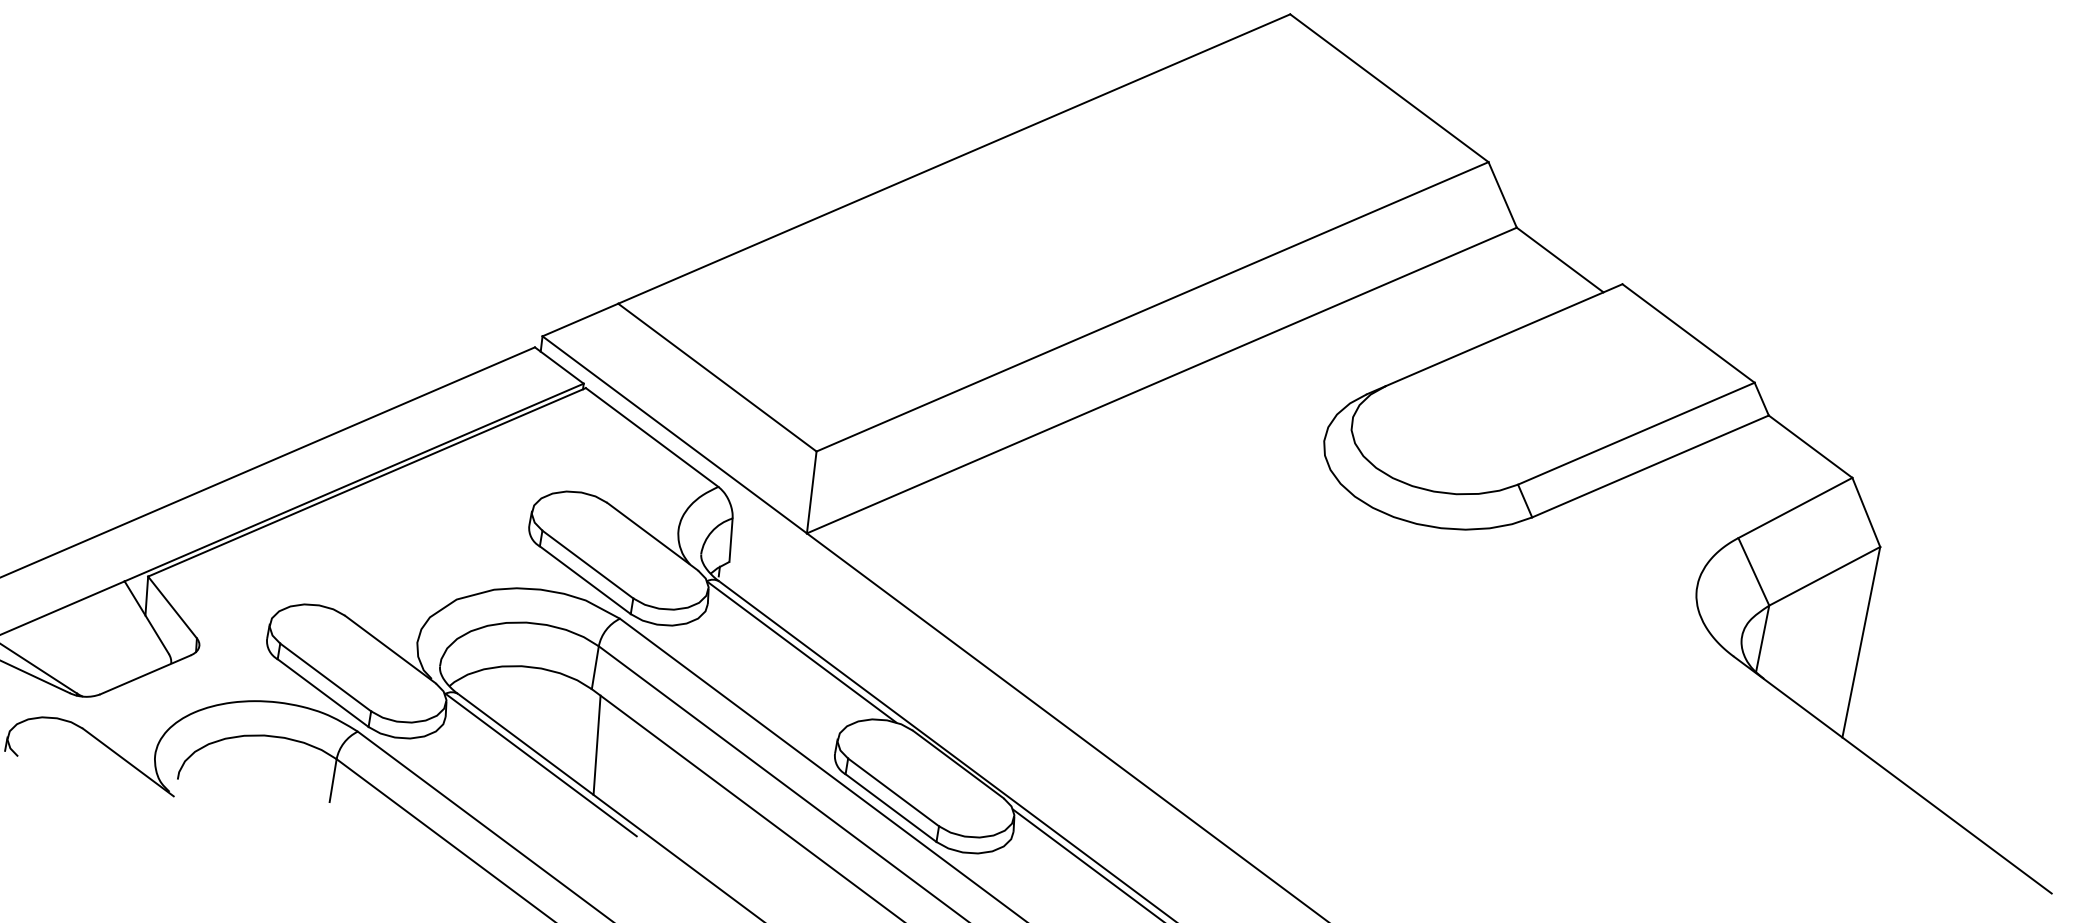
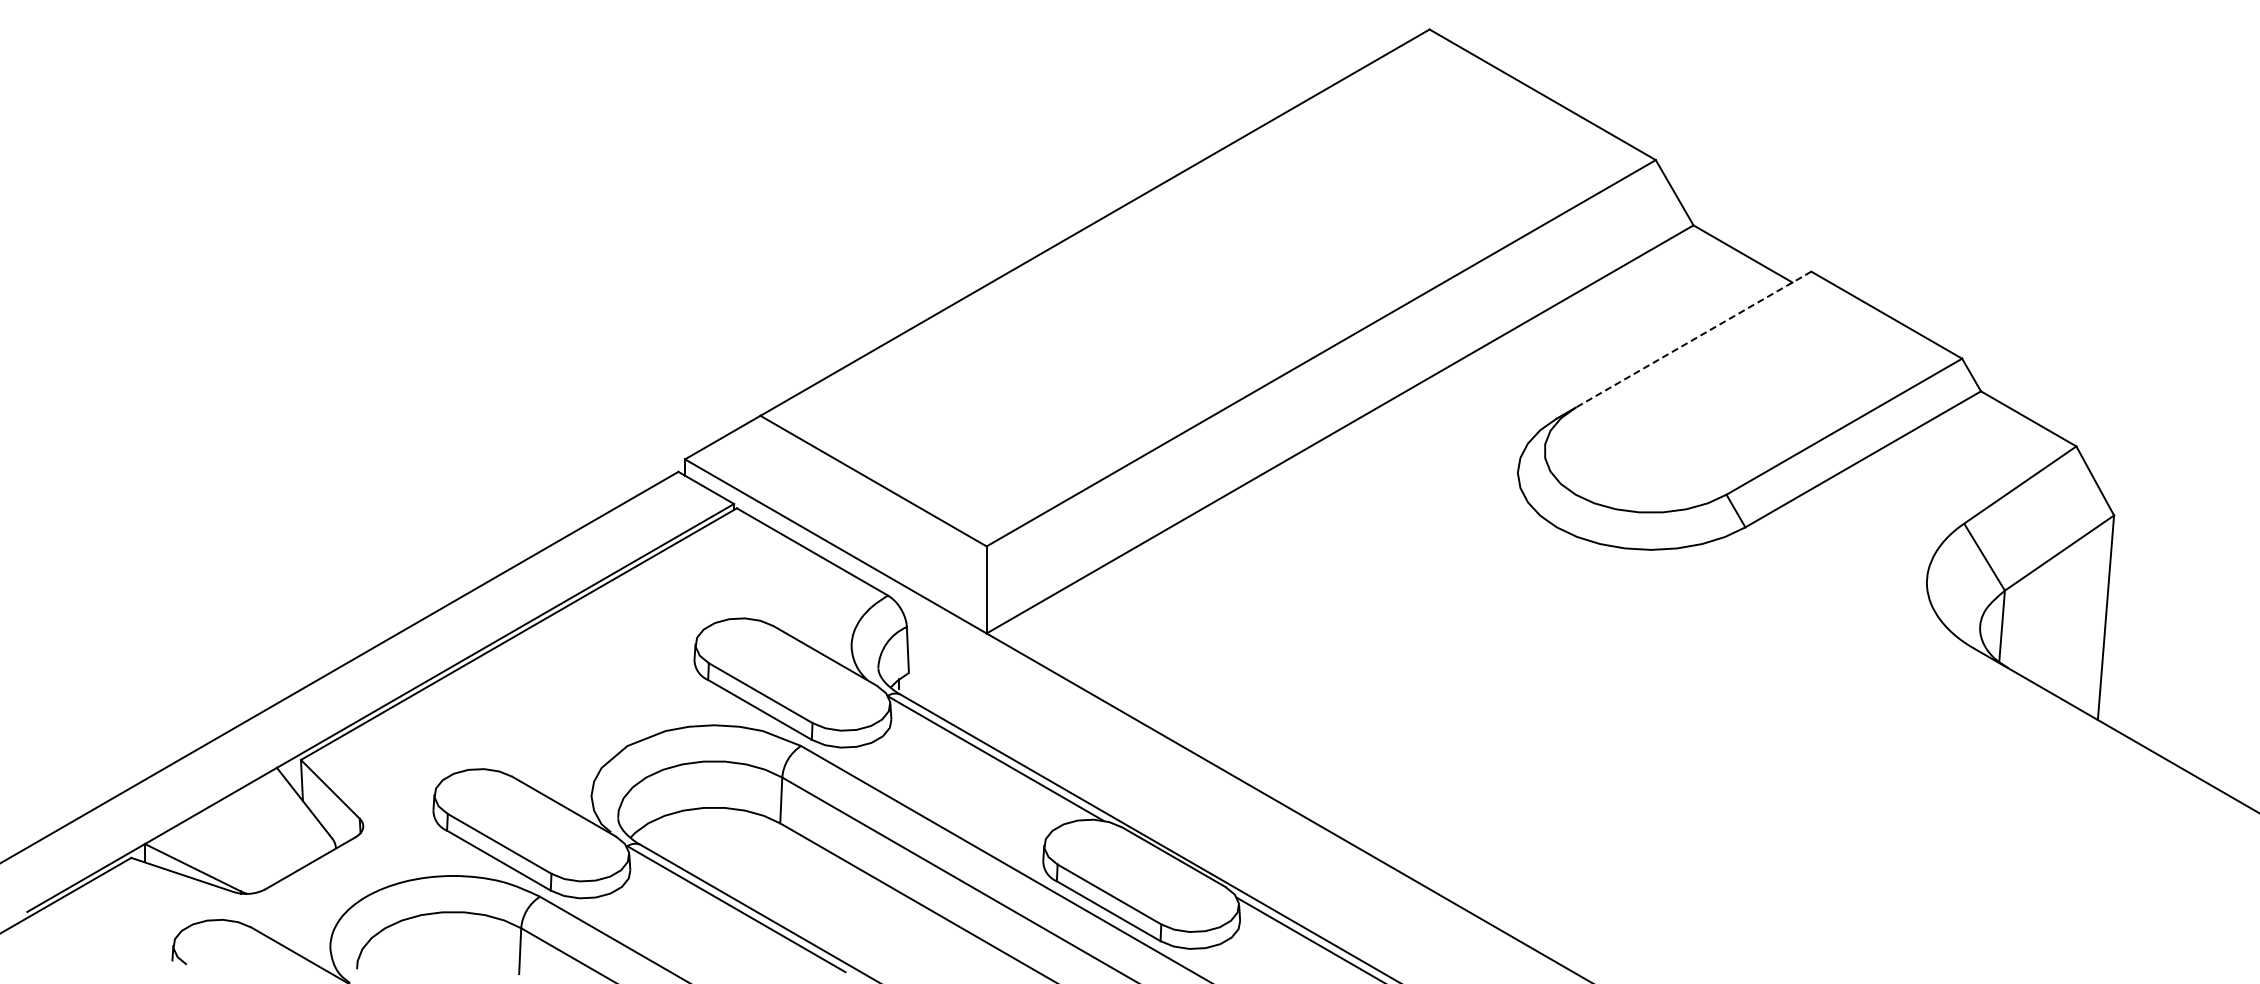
line: (1504, 335) -> (1693, 339), solid -> dashed
line: (596, 745) -> (792, 881), removed

